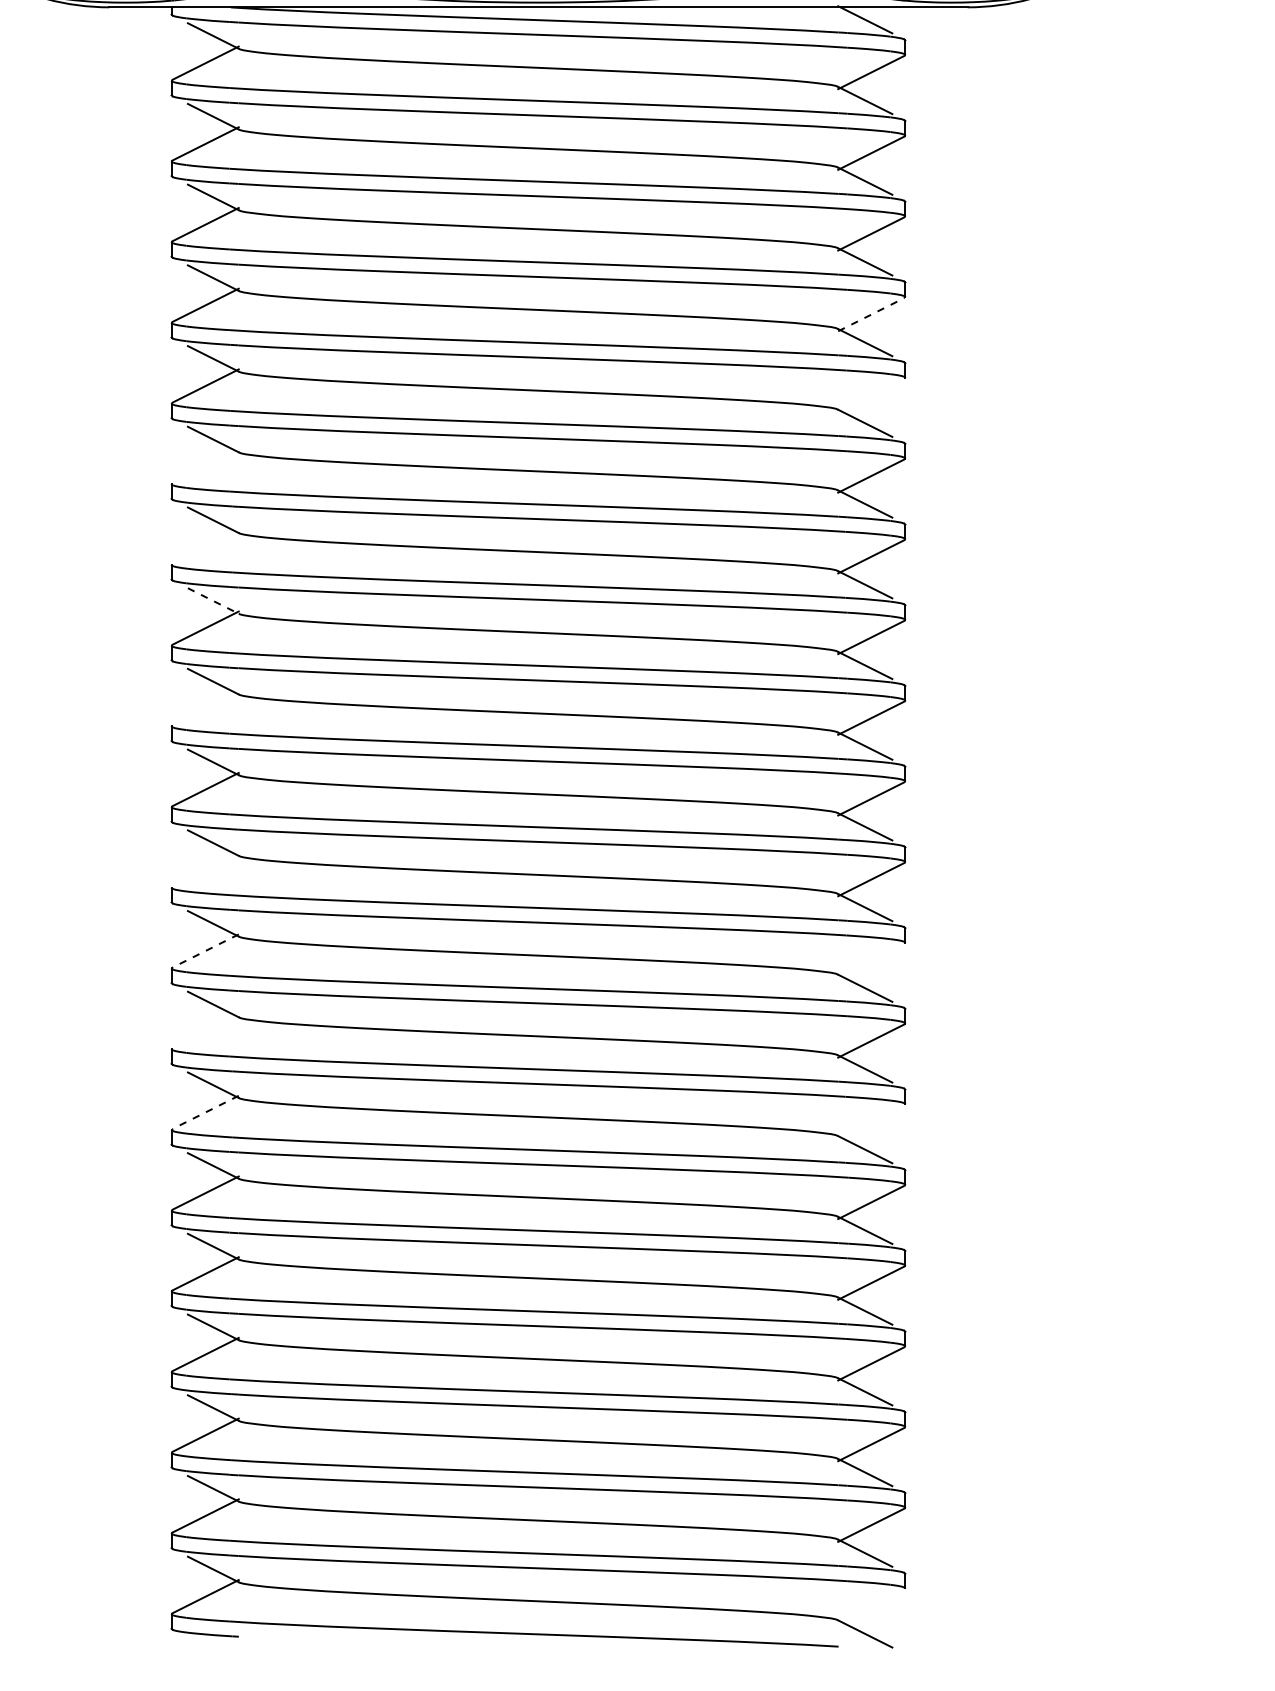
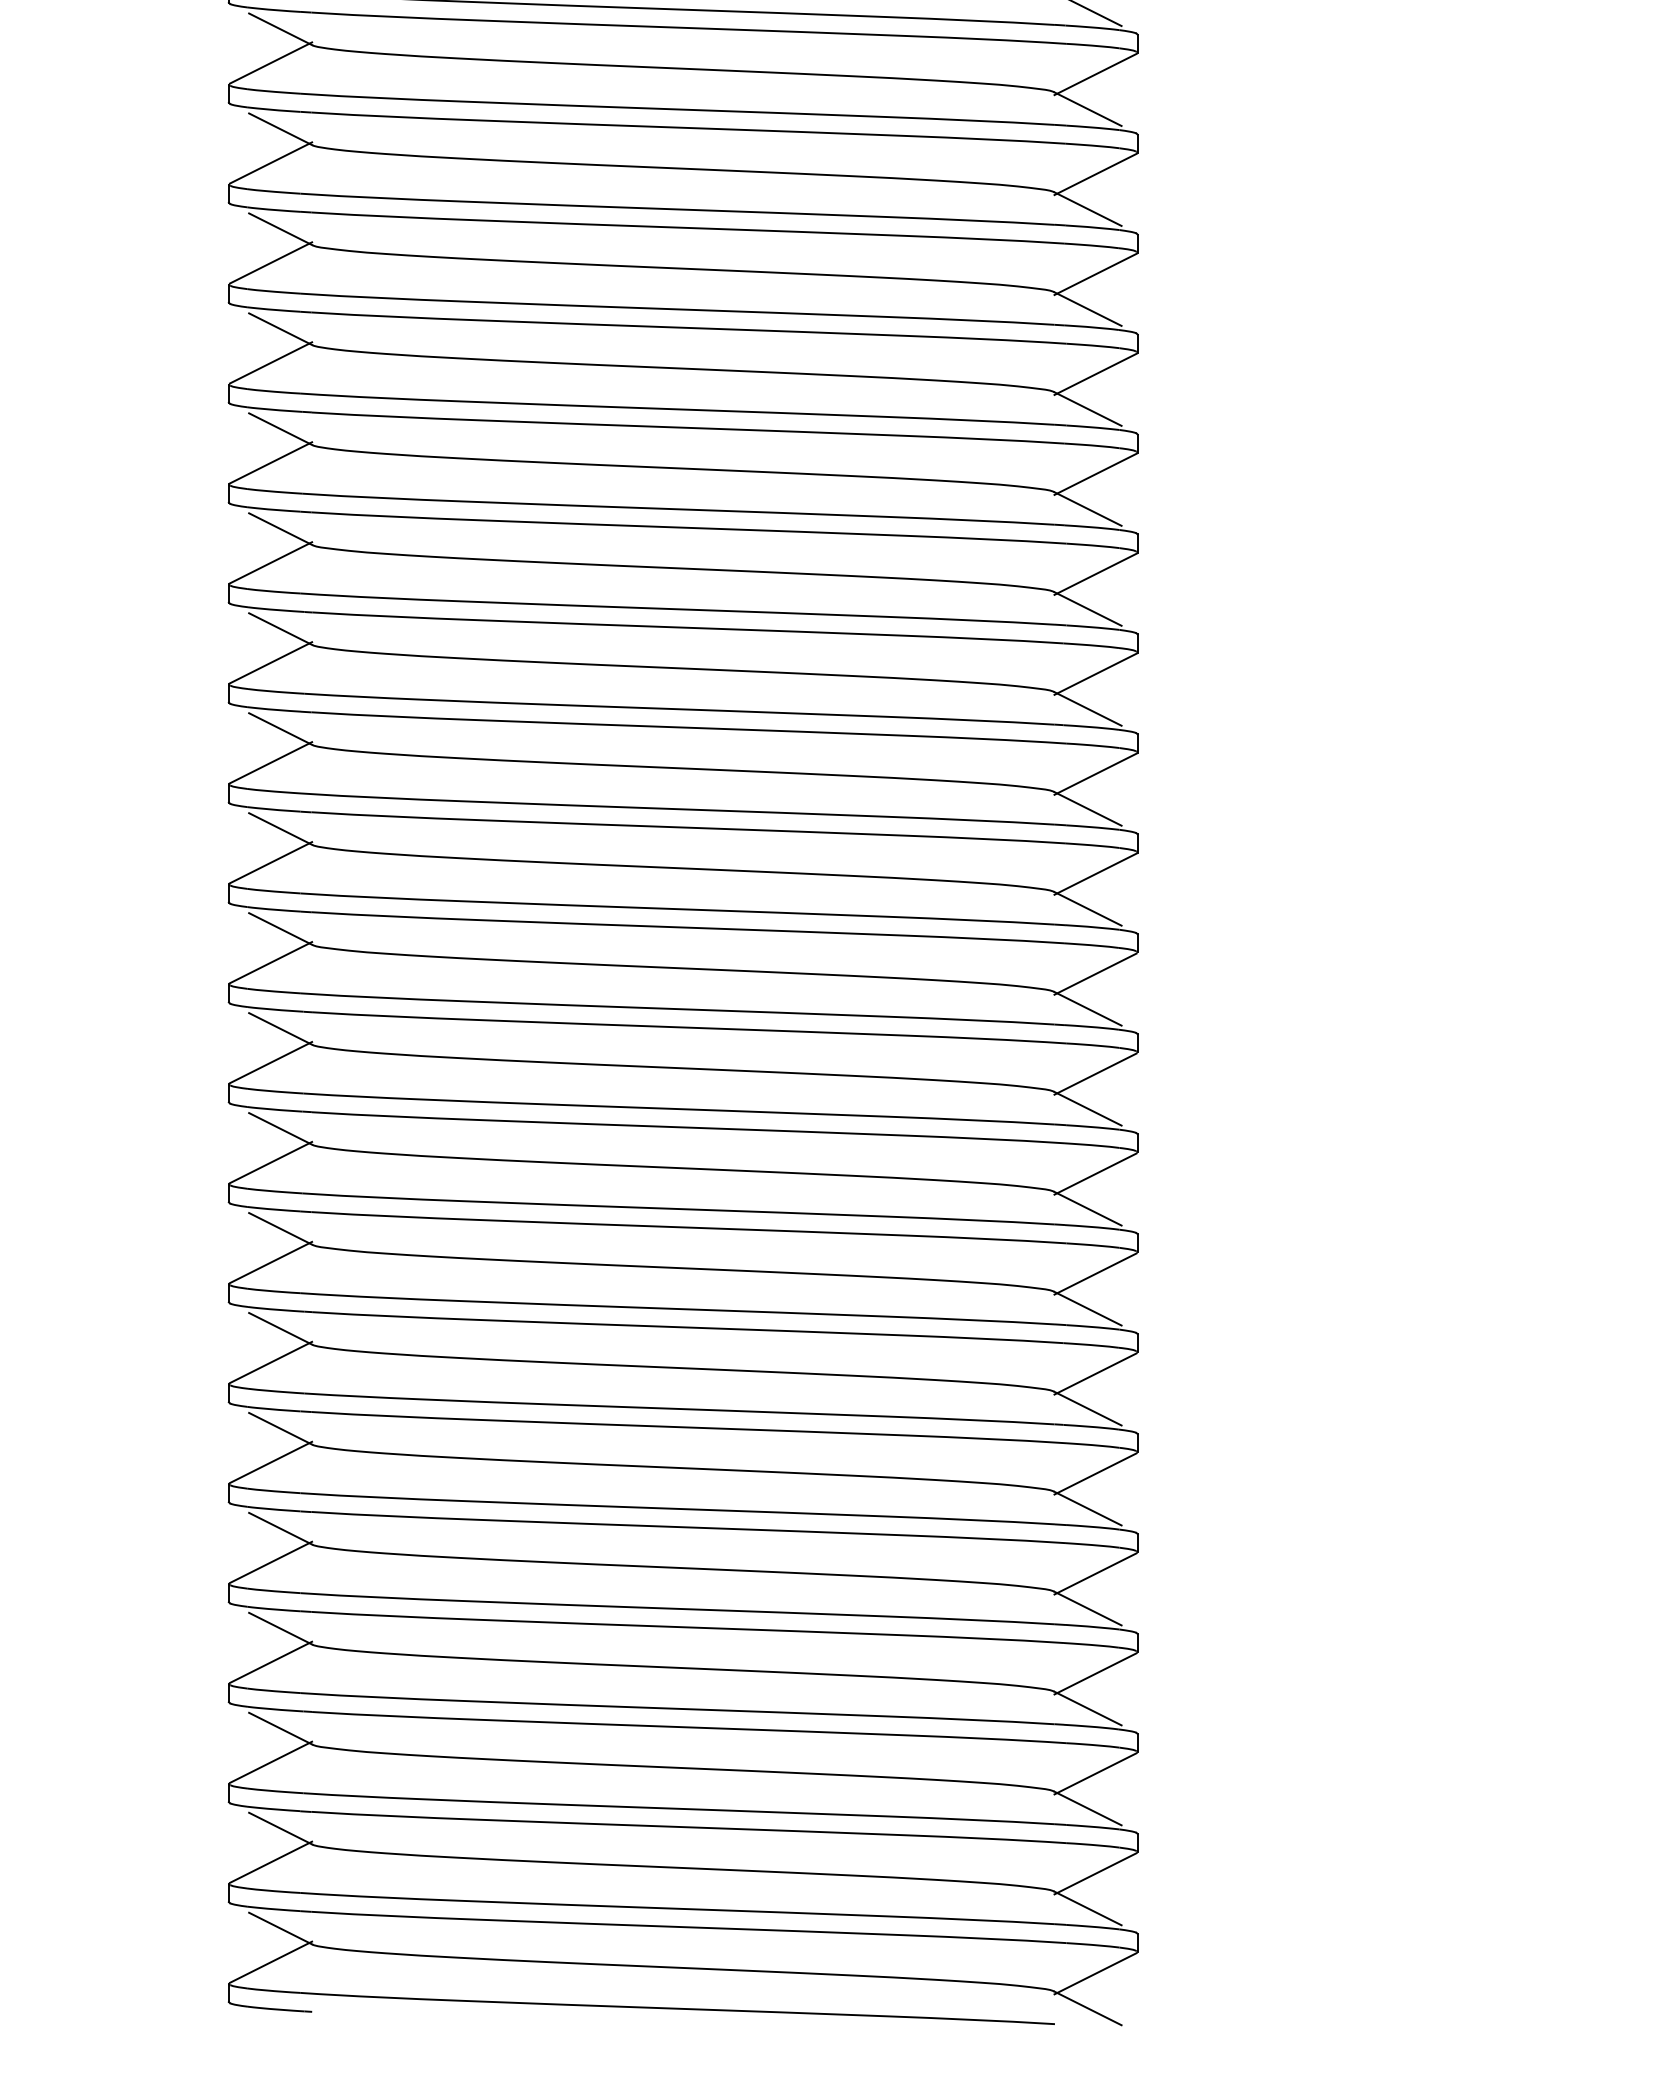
line: (871, 314) -> (1095, 374), dashed -> solid
line: (871, 394) -> (1095, 473), added
line: (206, 466) -> (271, 562), added
line: (206, 547) -> (271, 662), added
line: (214, 601) -> (281, 729), dashed -> solid
line: (206, 708) -> (271, 862), added
line: (206, 870) -> (271, 1062), added
line: (206, 950) -> (271, 1162), dashed -> solid
line: (871, 959) -> (1095, 1173), added
line: (206, 1031) -> (271, 1262), added
line: (206, 1112) -> (271, 1362), dashed -> solid
line: (871, 1121) -> (1095, 1373), added
line: (871, 1605) -> (1095, 1973), added

